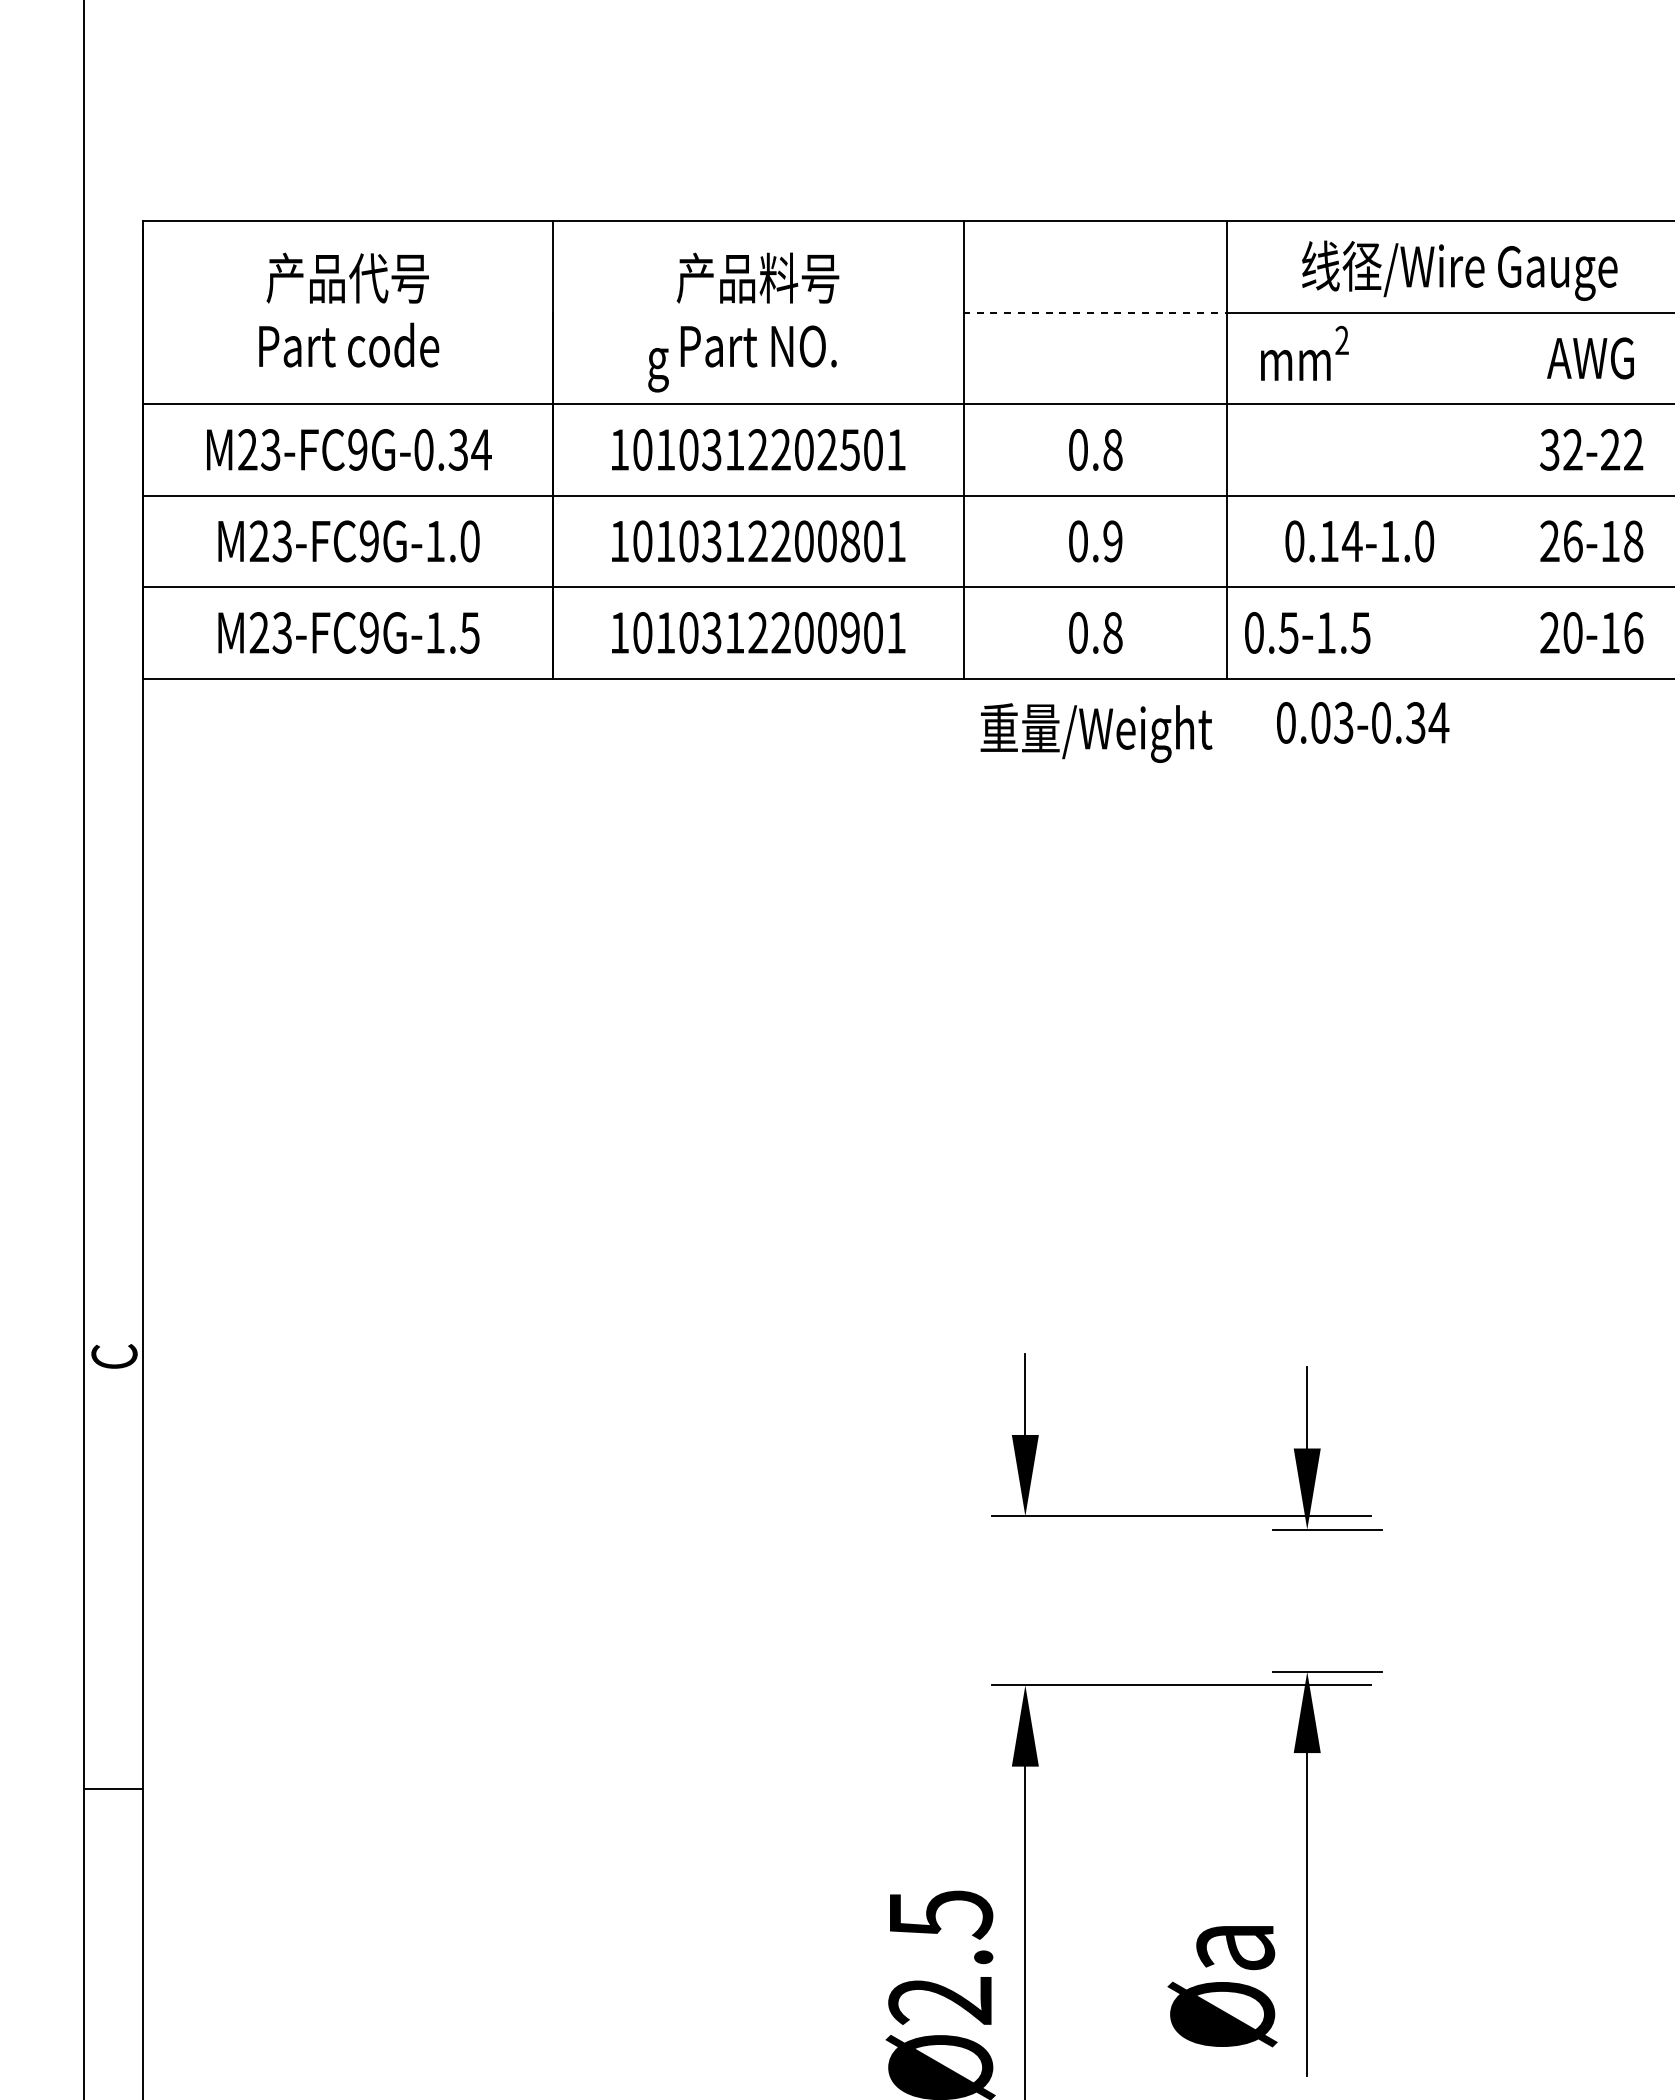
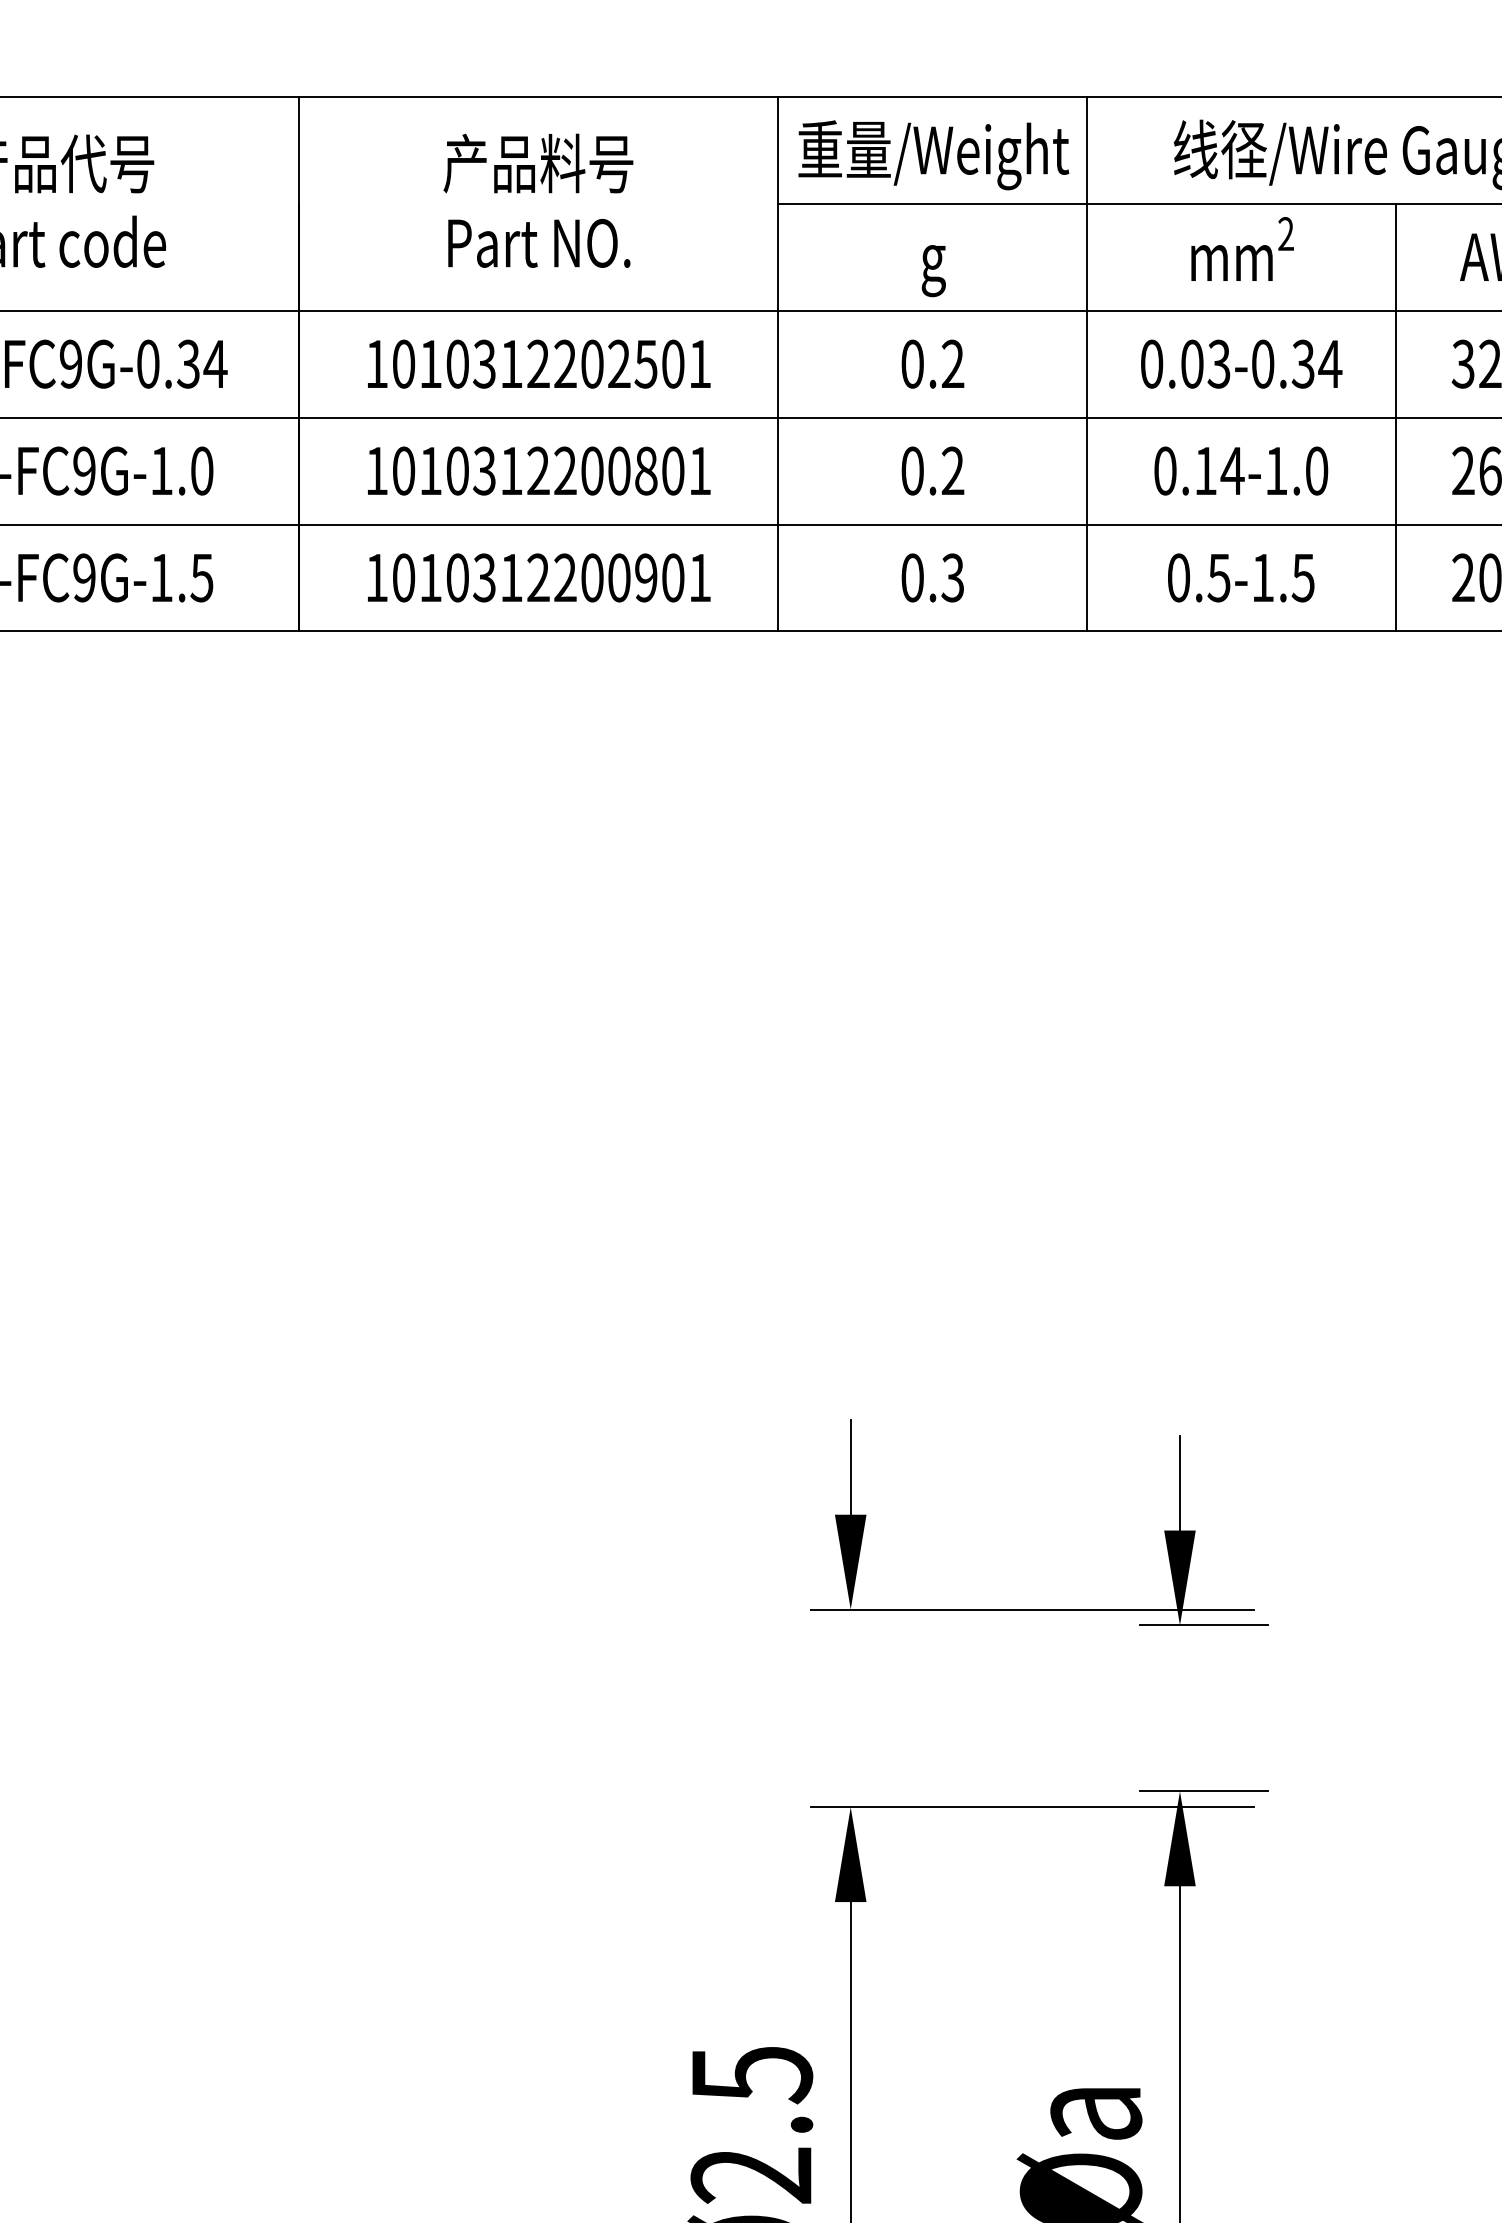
line: (1095, 312) -> (932, 203), dashed -> solid
text: (1304, 352) -> (1242, 248), moved
text: (658, 370) -> (933, 271), moved
text: (1112, 449) -> (952, 363), 0.8 -> 0.2
line: (1492, 495) -> (1396, 417), added
text: (1112, 541) -> (952, 471), 0.9 -> 0.2
text: (1112, 632) -> (952, 577), 0.8 -> 0.3
text: (1307, 632) -> (1240, 577), moved
text: (1363, 722) -> (1242, 363), moved
text: (1096, 732) -> (933, 154), moved

